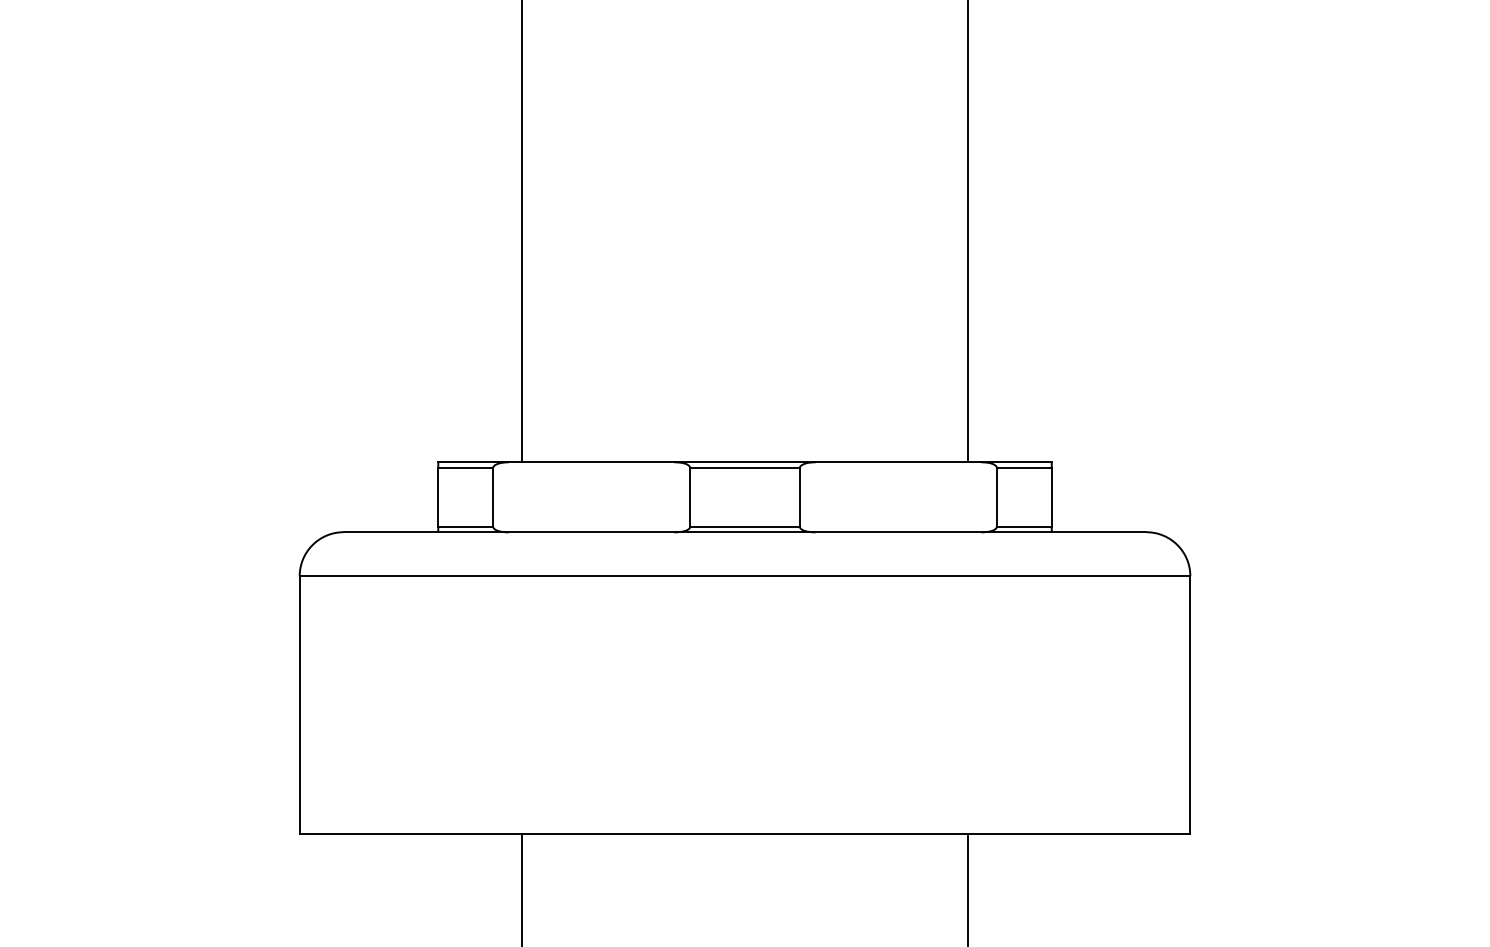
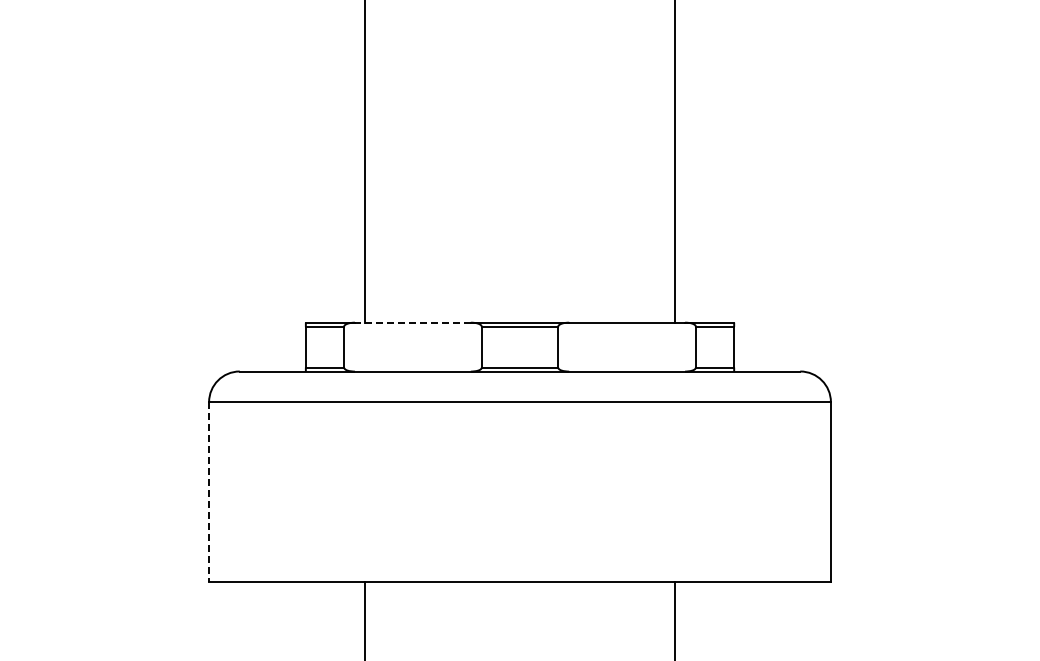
line: (591, 462) -> (412, 322), solid -> dashed
line: (300, 705) -> (209, 492), solid -> dashed

